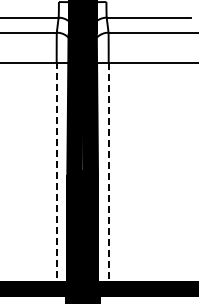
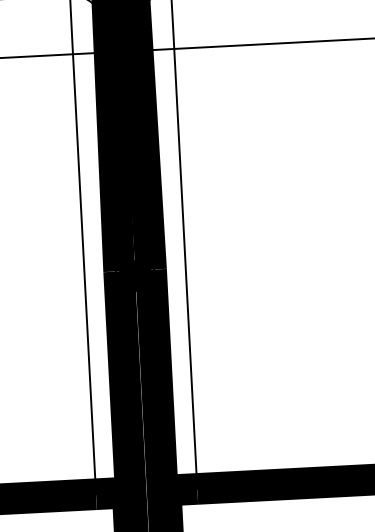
line: (56, 175) -> (84, 273), dashed -> solid
line: (108, 176) -> (185, 270), dashed -> solid

